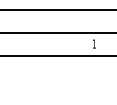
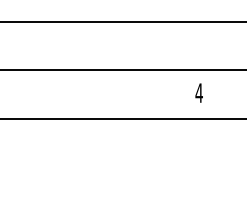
text: (94, 43) -> (199, 92), 1 -> 4

